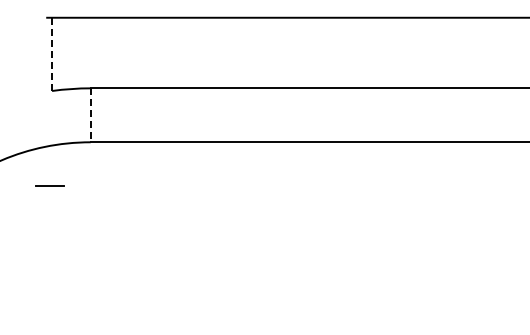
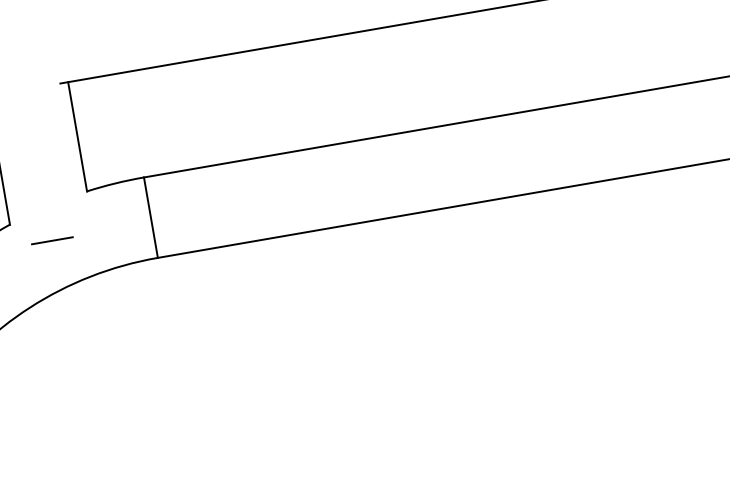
line: (52, 54) -> (78, 136), dashed -> solid
line: (90, 115) -> (150, 218), dashed -> solid
line: (49, 185) -> (51, 239), moved

